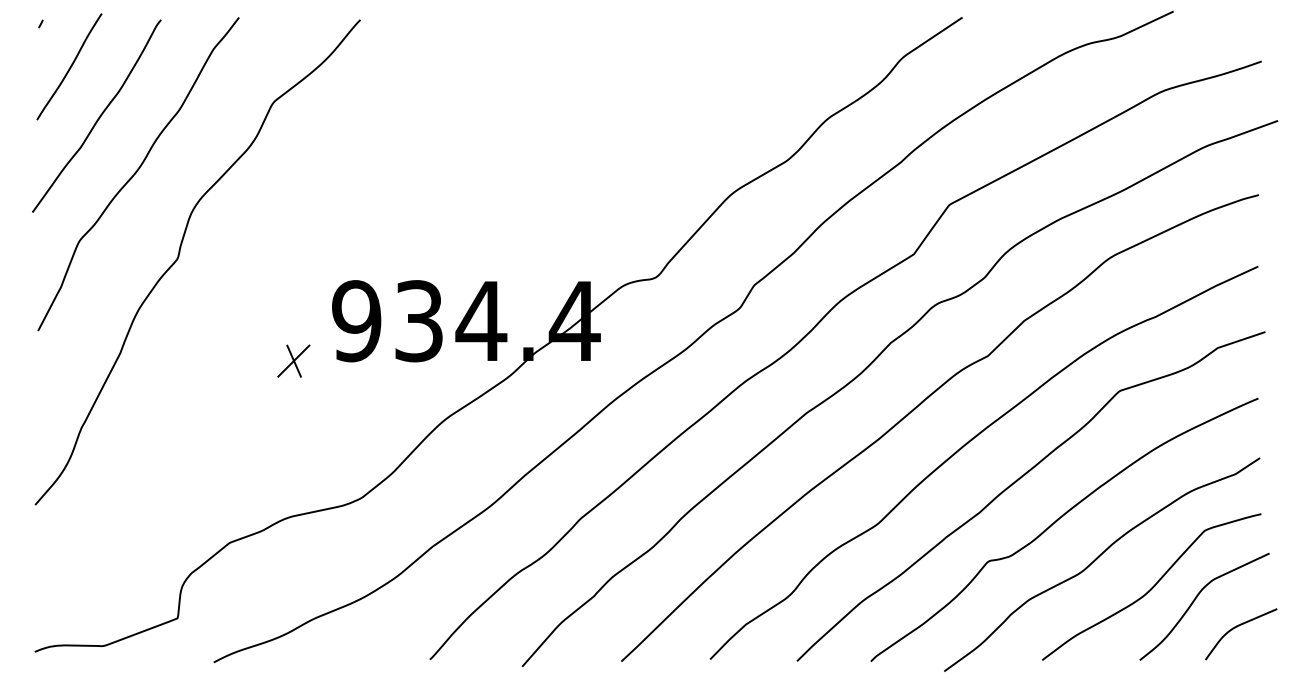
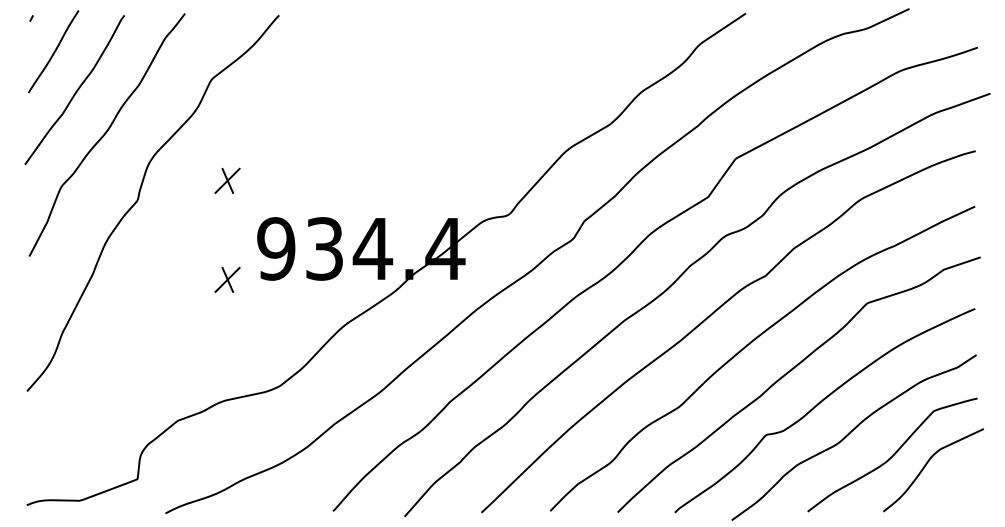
part: (293, 232) -> (227, 180), added
curve: (1238, 627) -> (959, 486), removed

